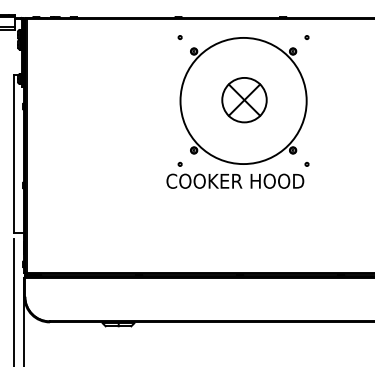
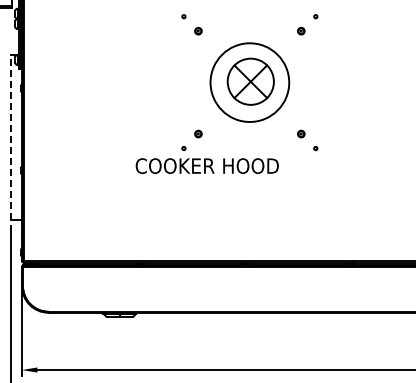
circle: (243, 100) -> (249, 82), size x0.6
line: (13, 153) -> (10, 137), solid -> dashed
text: (234, 180) -> (206, 165), moved

